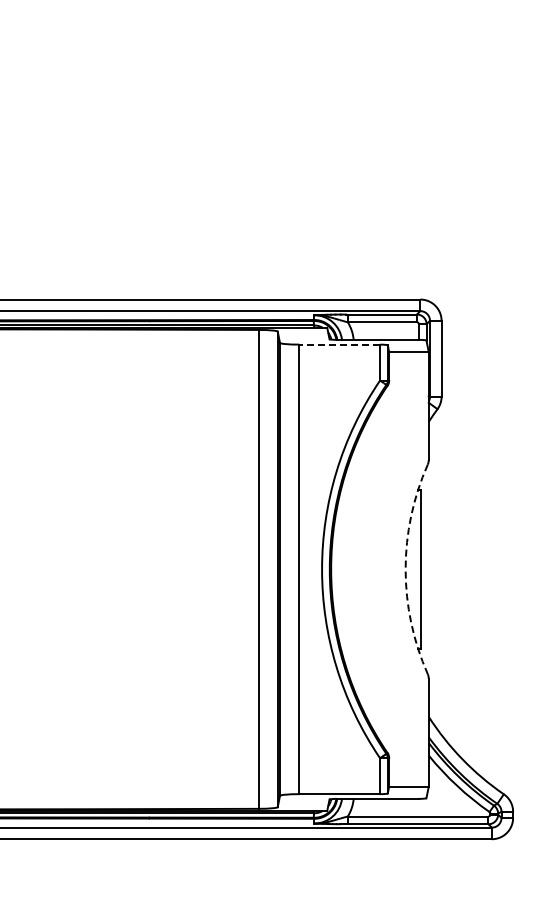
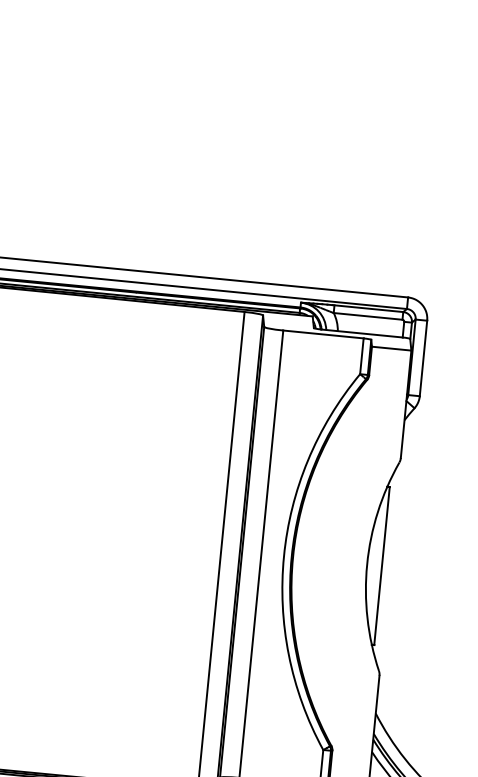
line: (339, 344) -> (323, 334), dashed -> solid
arc: (405, 569) -> (367, 564), dashed -> solid

